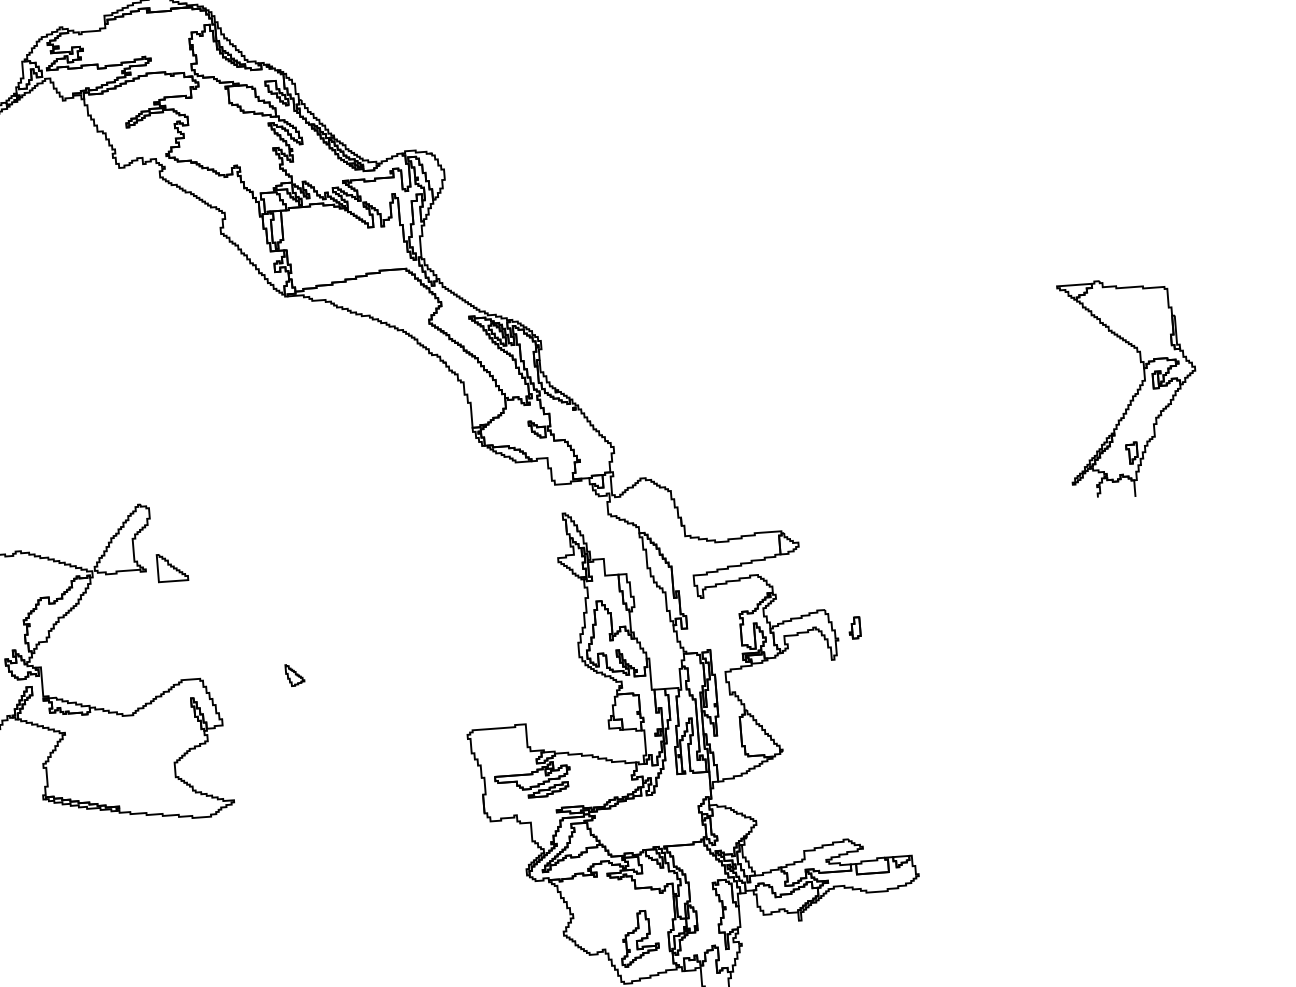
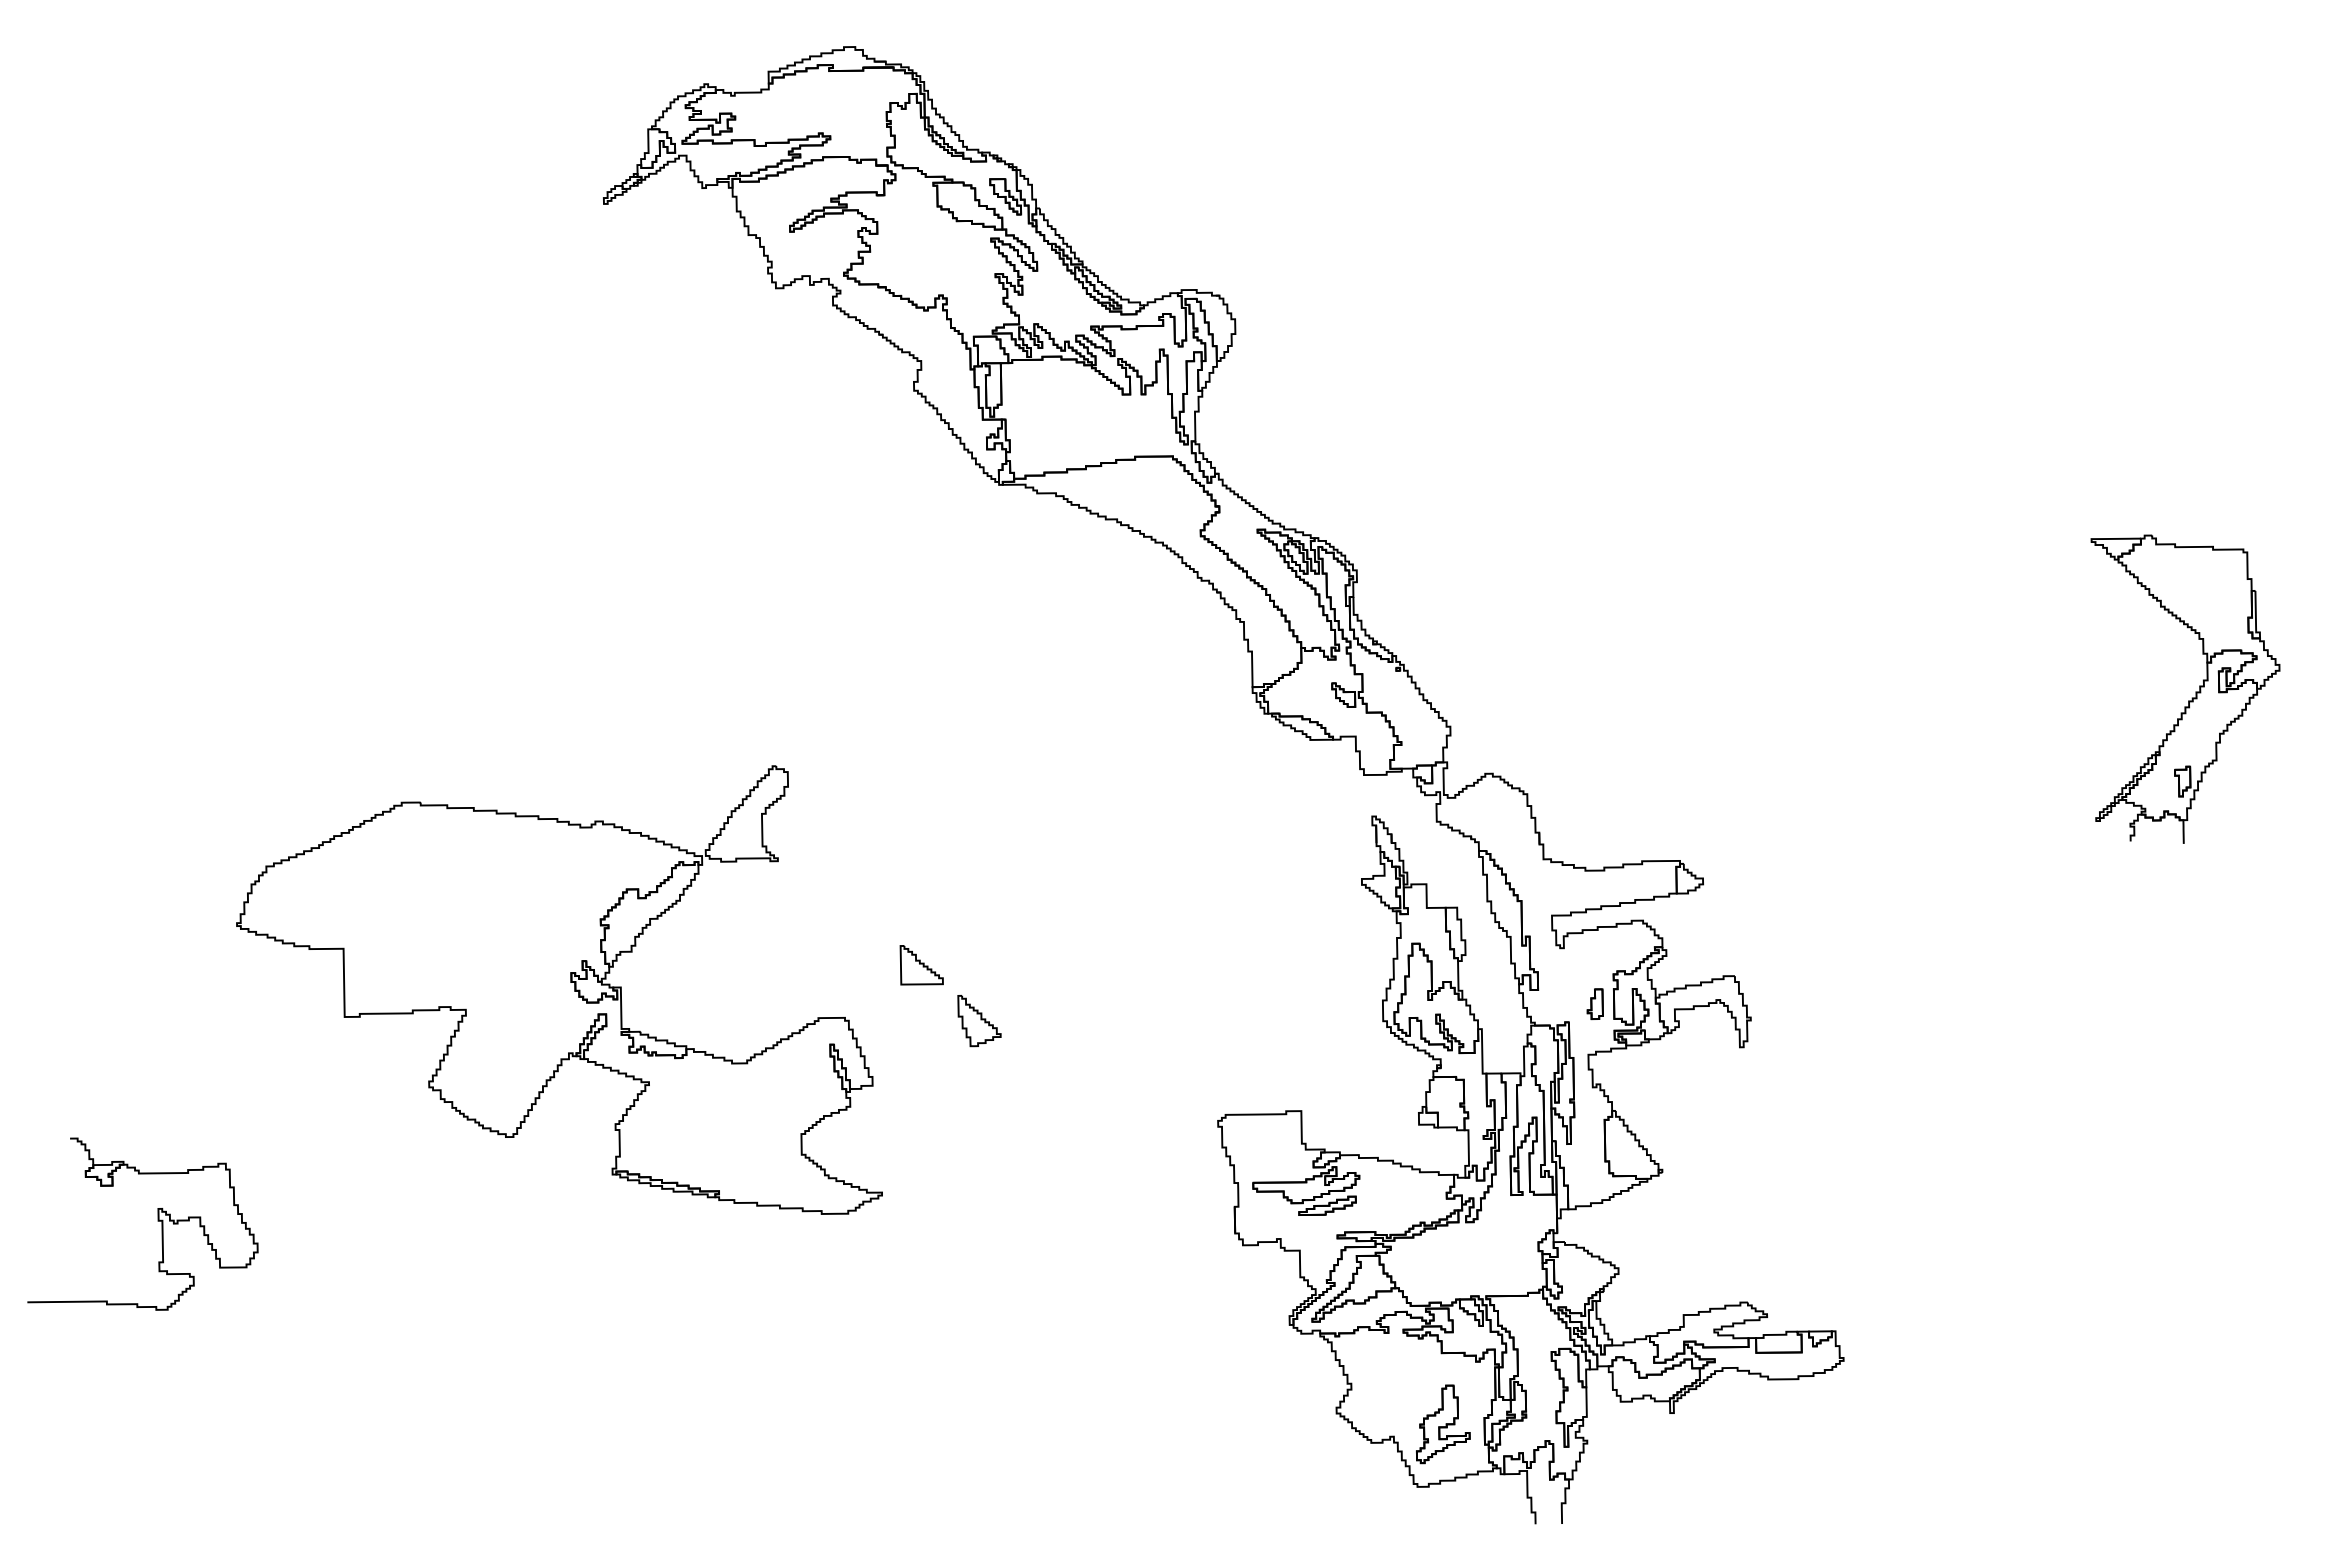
part: (172, 567) -> (921, 965), moved
part: (854, 628) -> (1594, 1004), moved
part: (295, 675) -> (979, 1021), size x1.67

